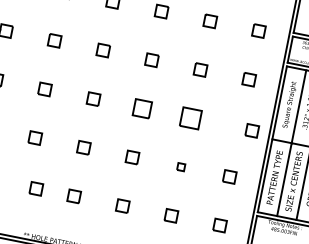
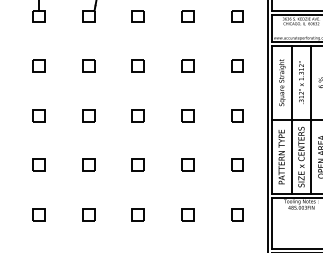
part: (141, 108) -> (137, 115), size x0.71
part: (190, 118) -> (187, 115), size x0.62
part: (252, 130) -> (237, 115), moved
part: (180, 166) -> (187, 164), size x1.67
part: (35, 188) -> (38, 214), moved

